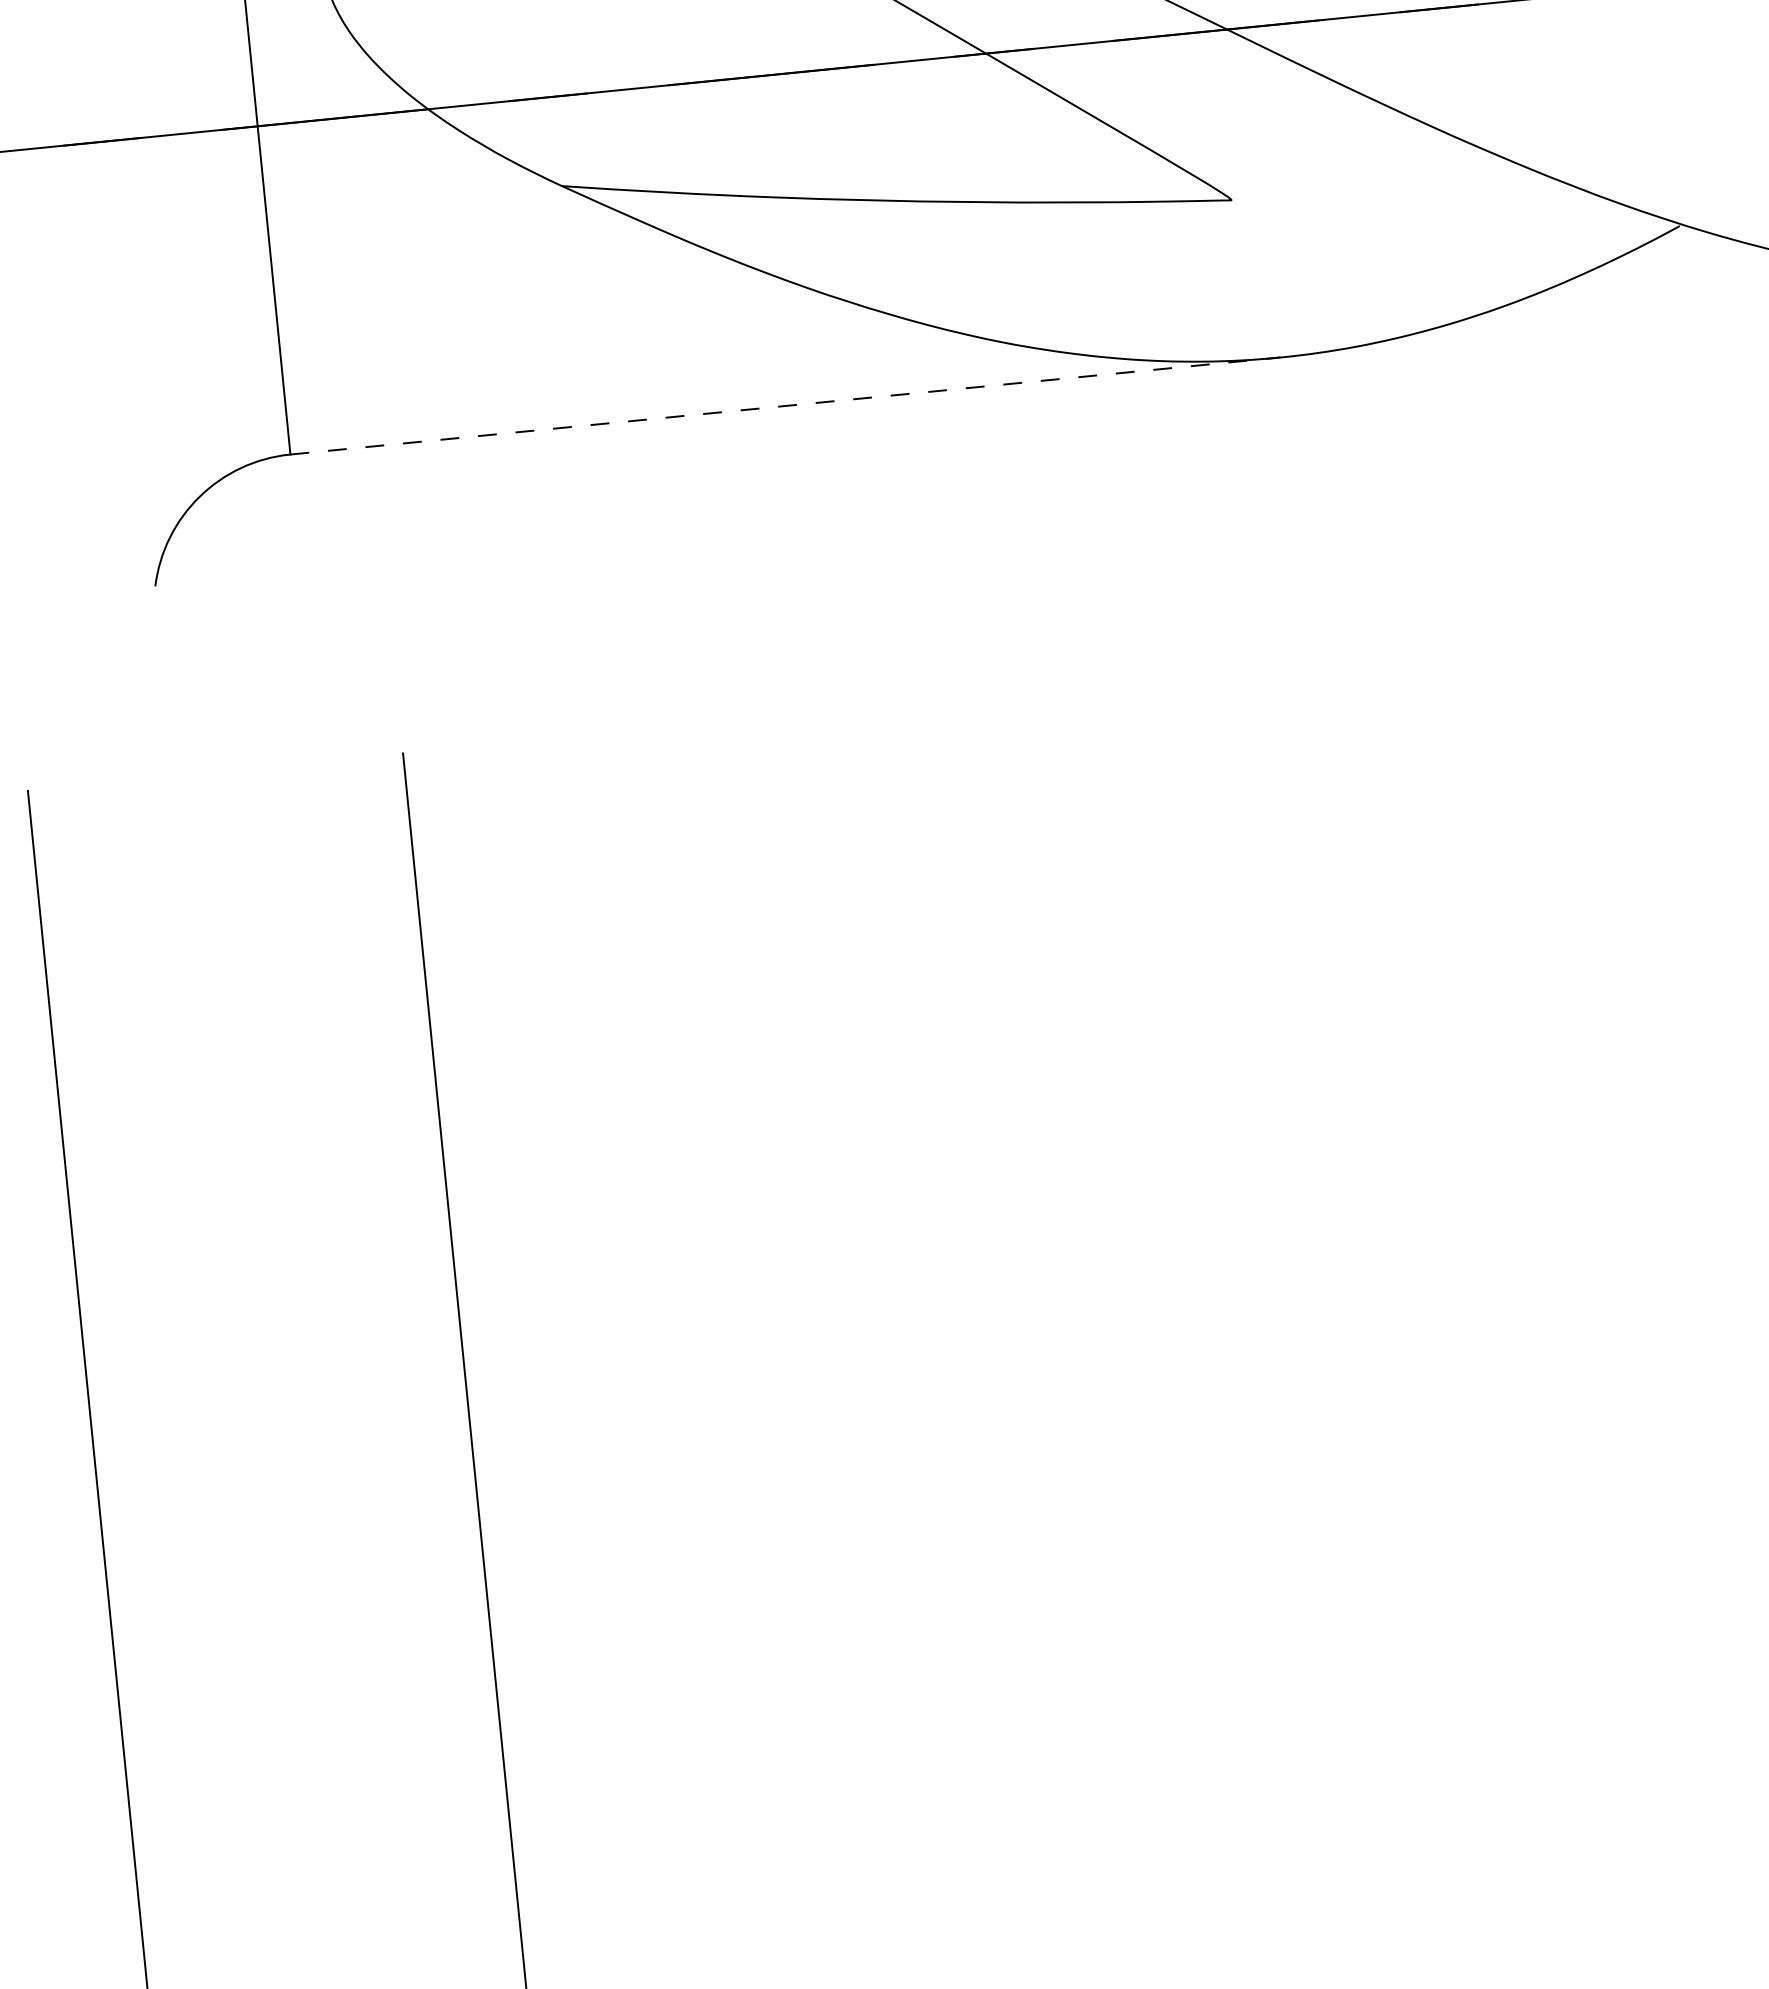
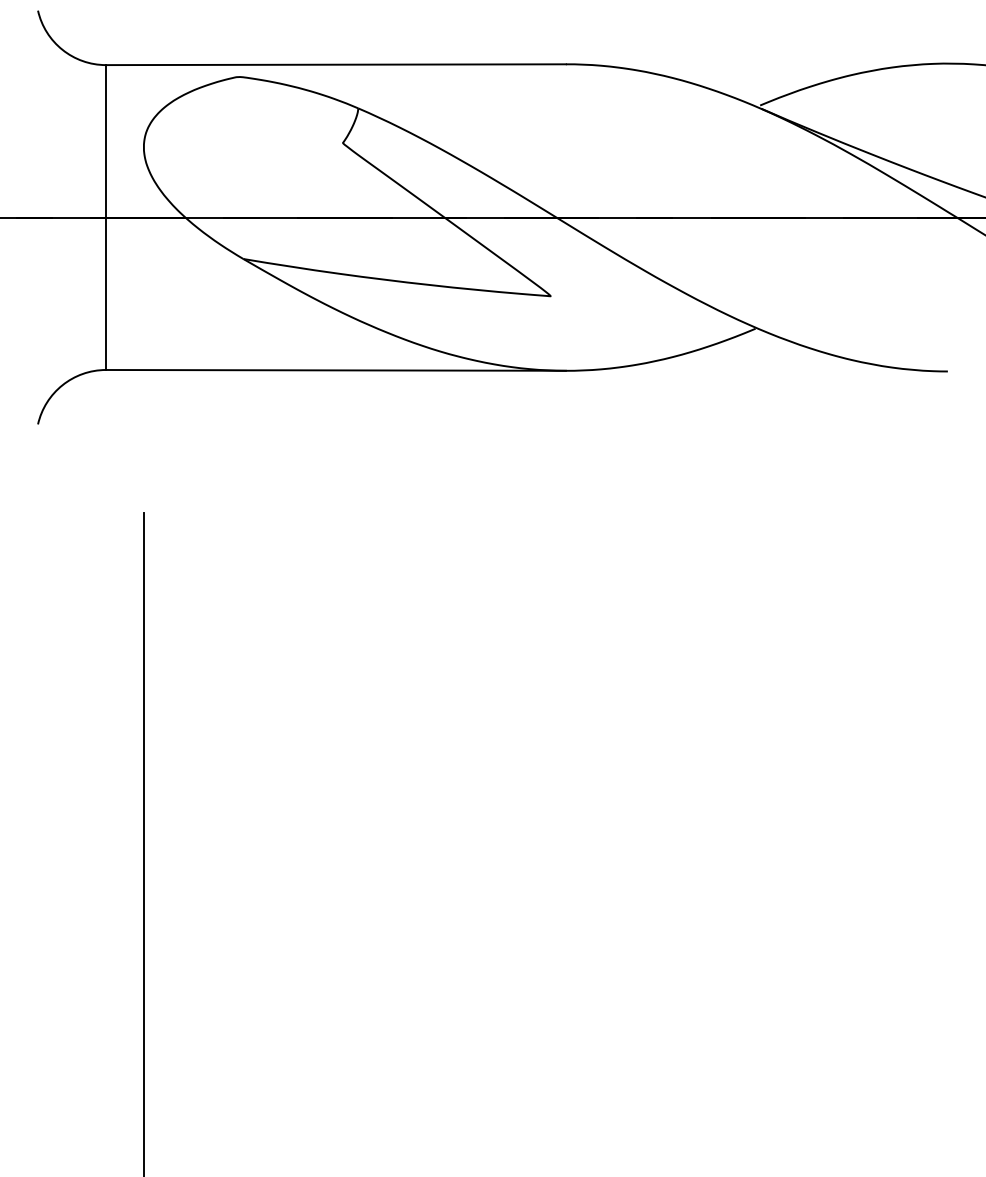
line: (786, 406) -> (336, 370), dashed -> solid

